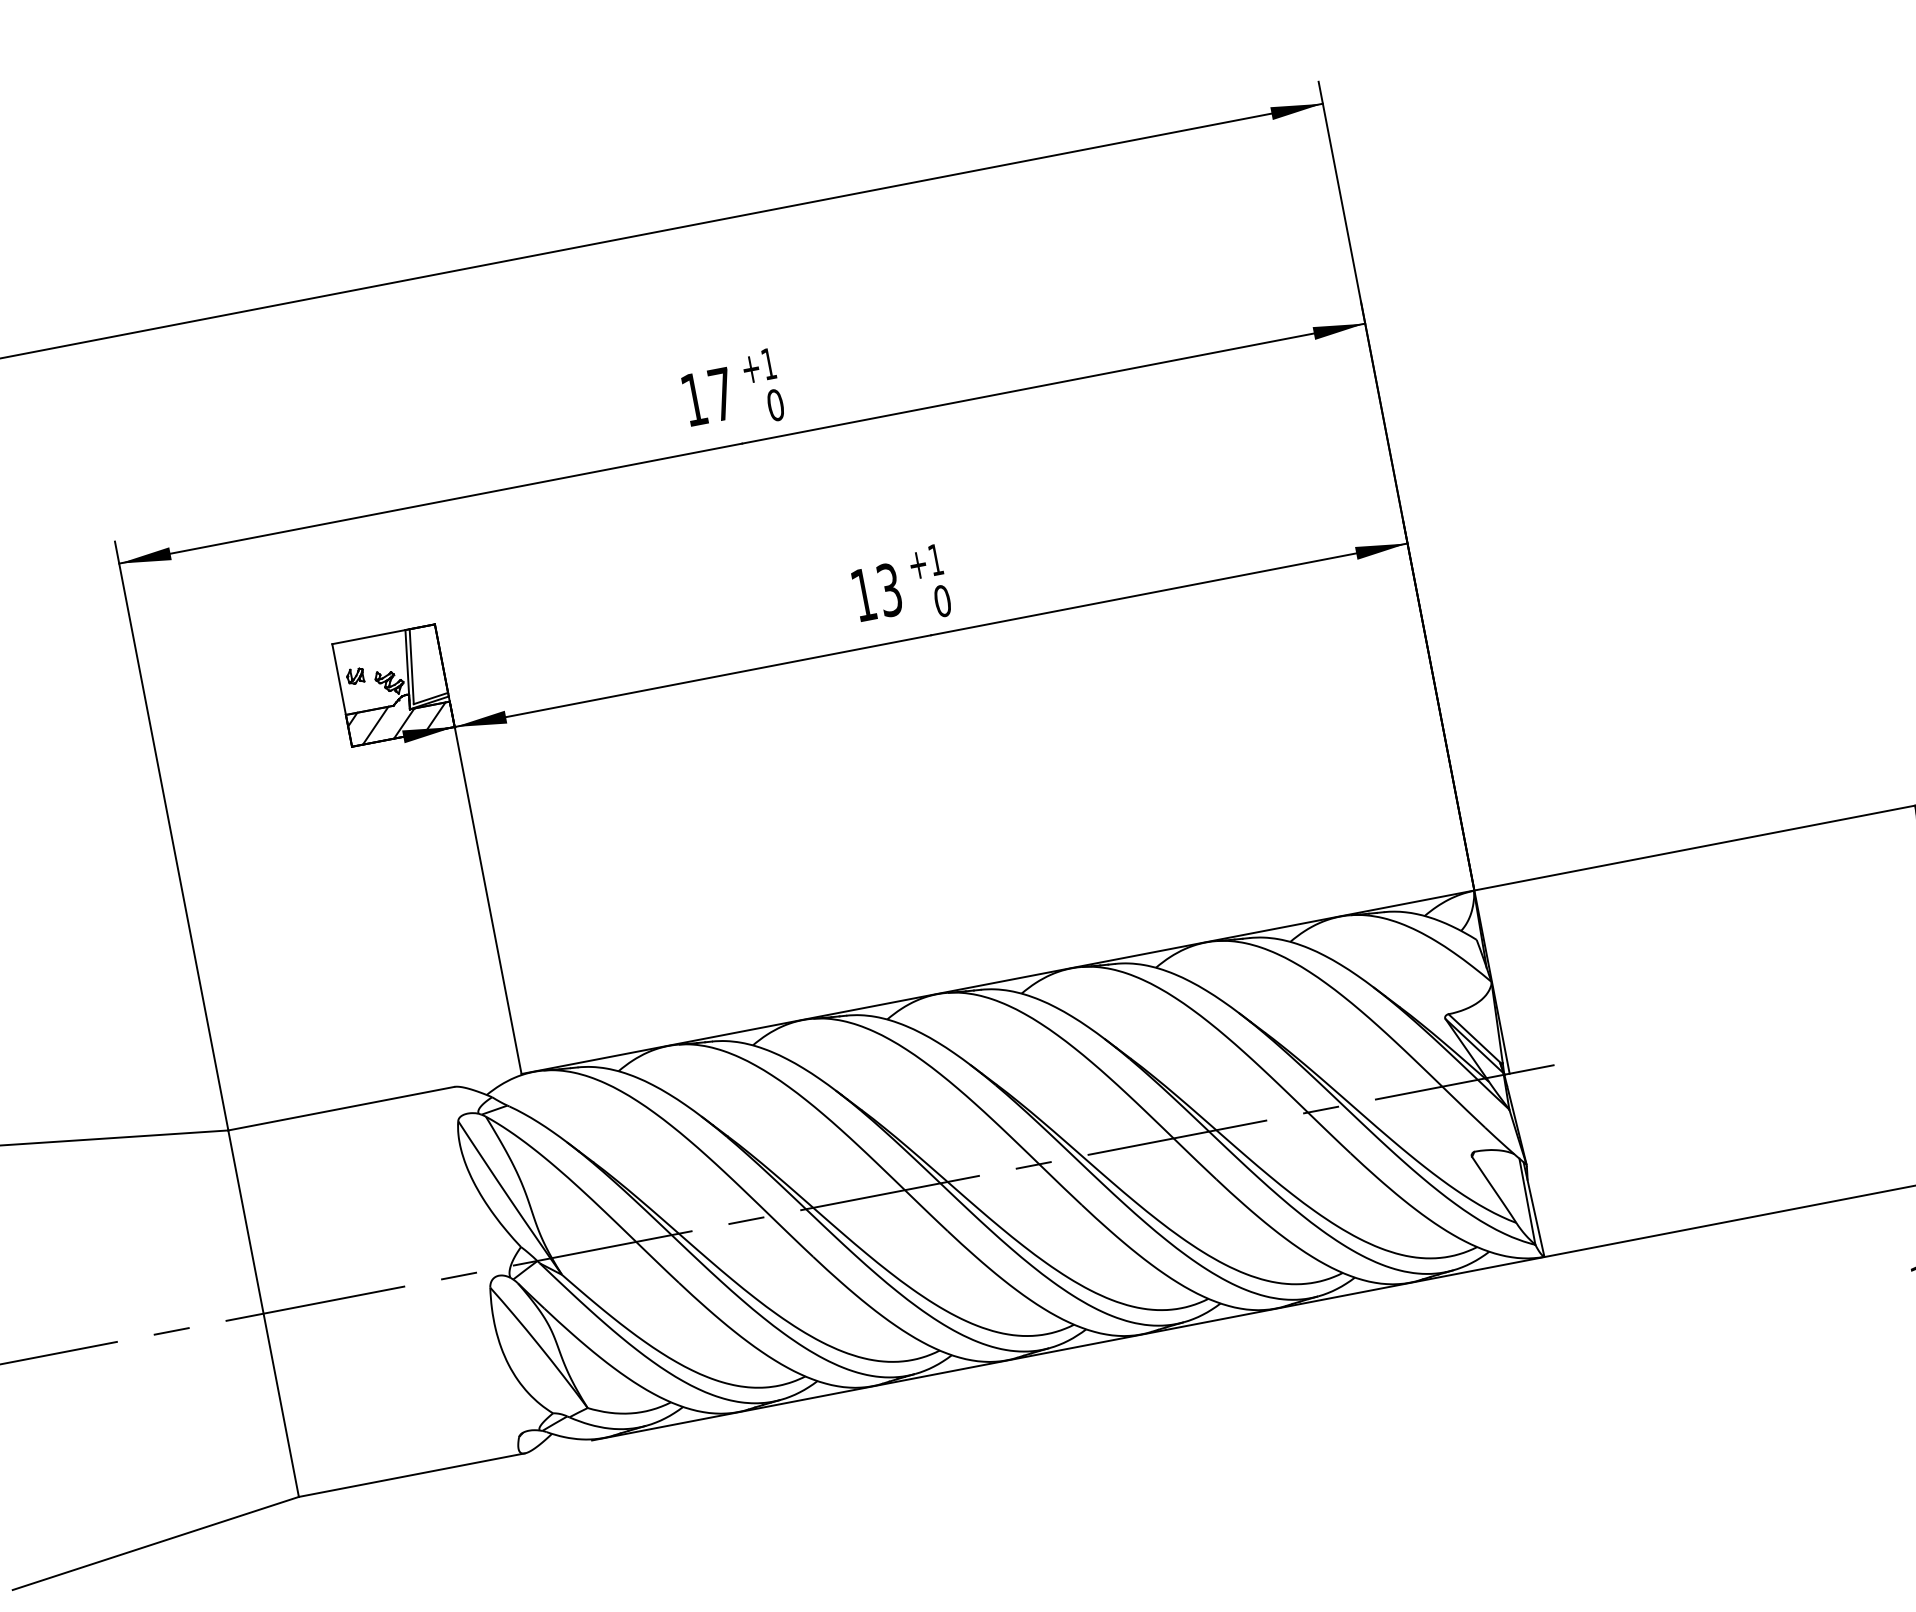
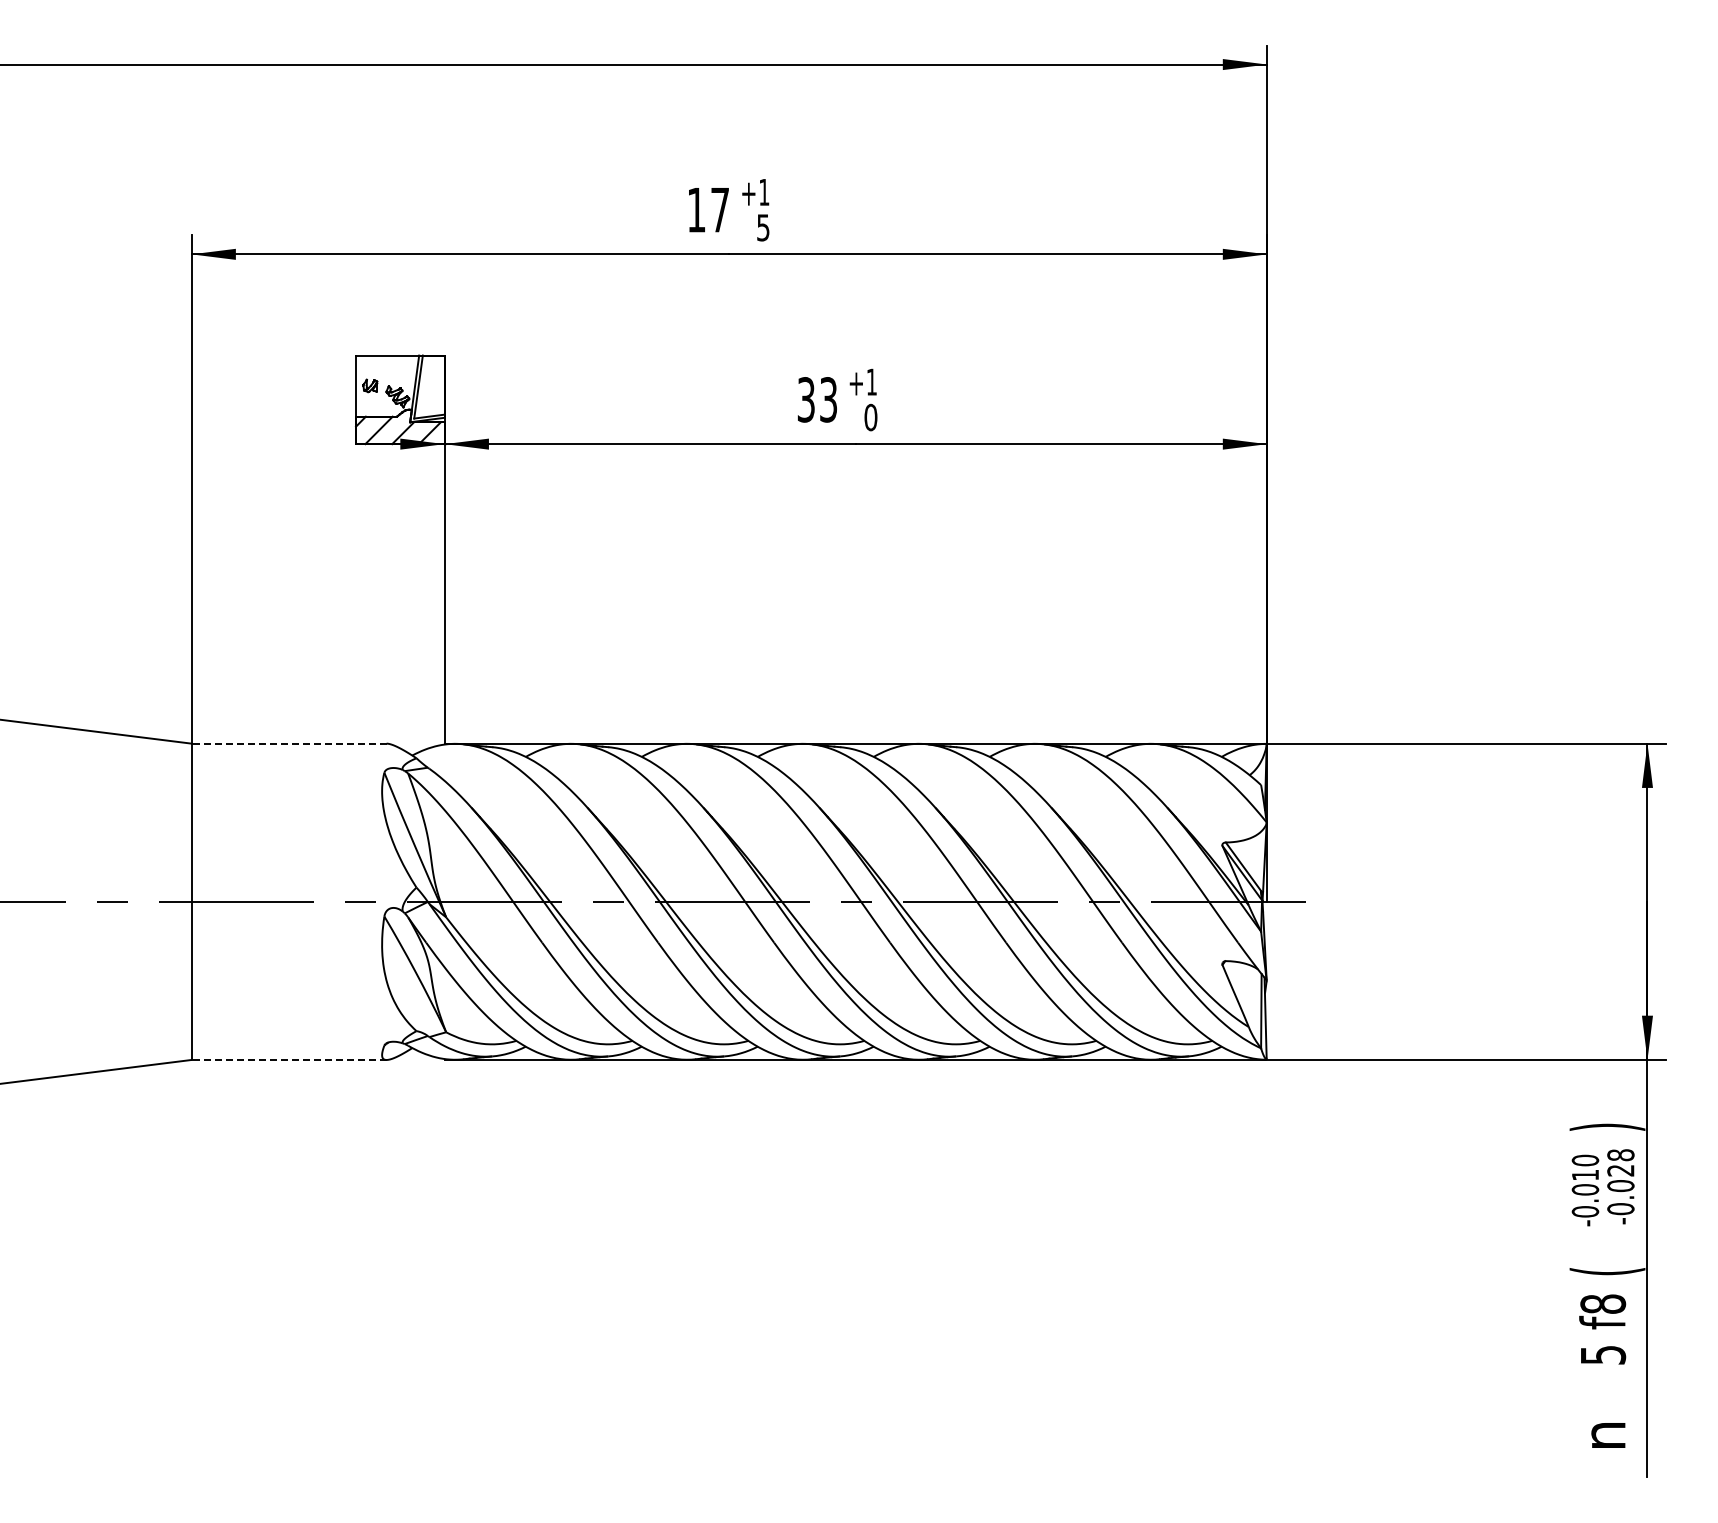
text: (775, 404) -> (763, 227), 0 -> 5
text: (862, 594) -> (805, 399), 13 -> 33
line: (341, 1108) -> (289, 743), solid -> dashed
line: (412, 1474) -> (289, 1059), solid -> dashed

